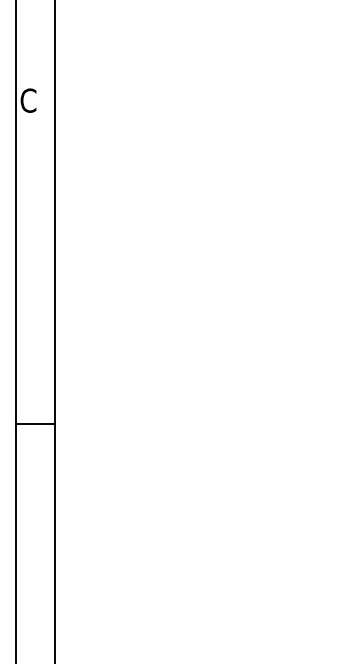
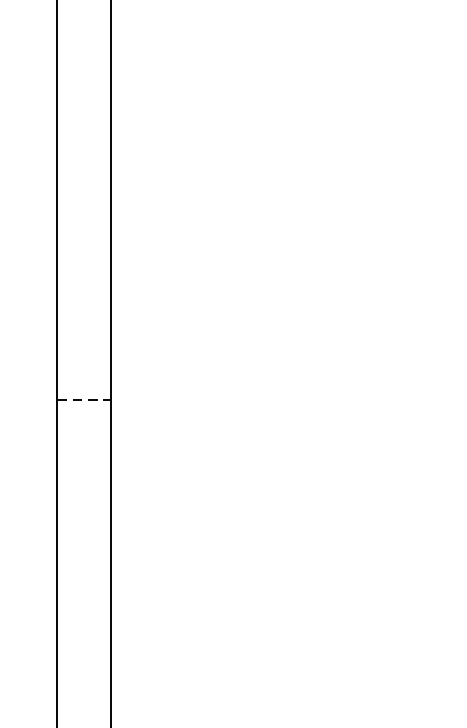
line: (36, 424) -> (85, 400), solid -> dashed

